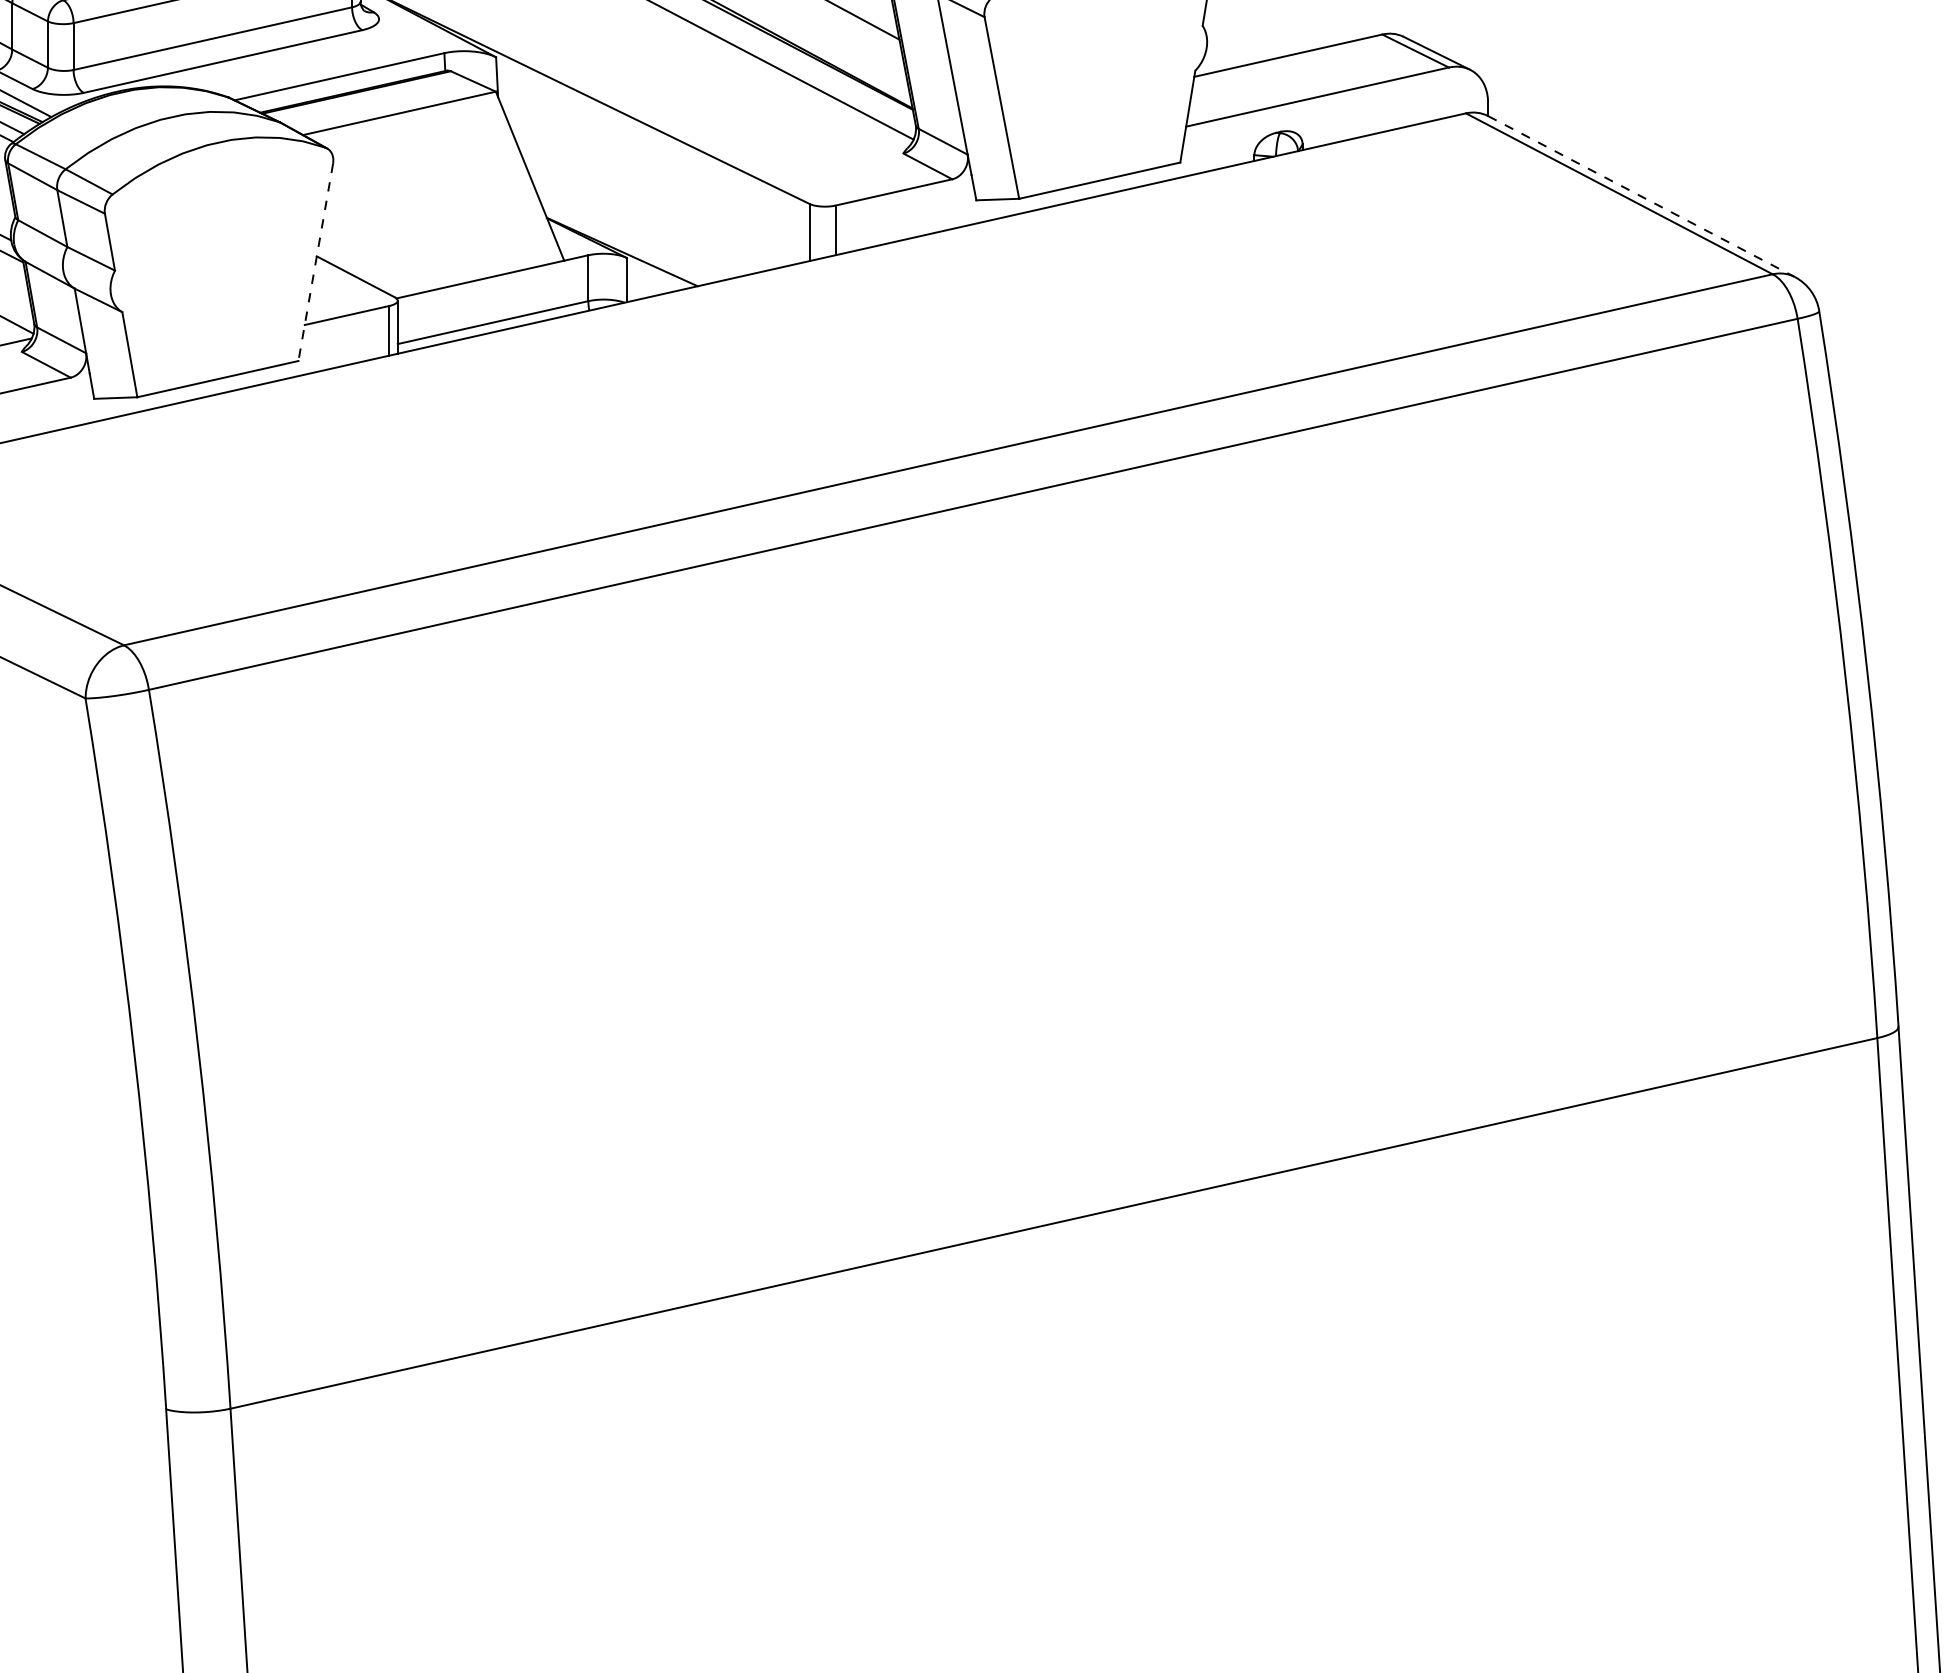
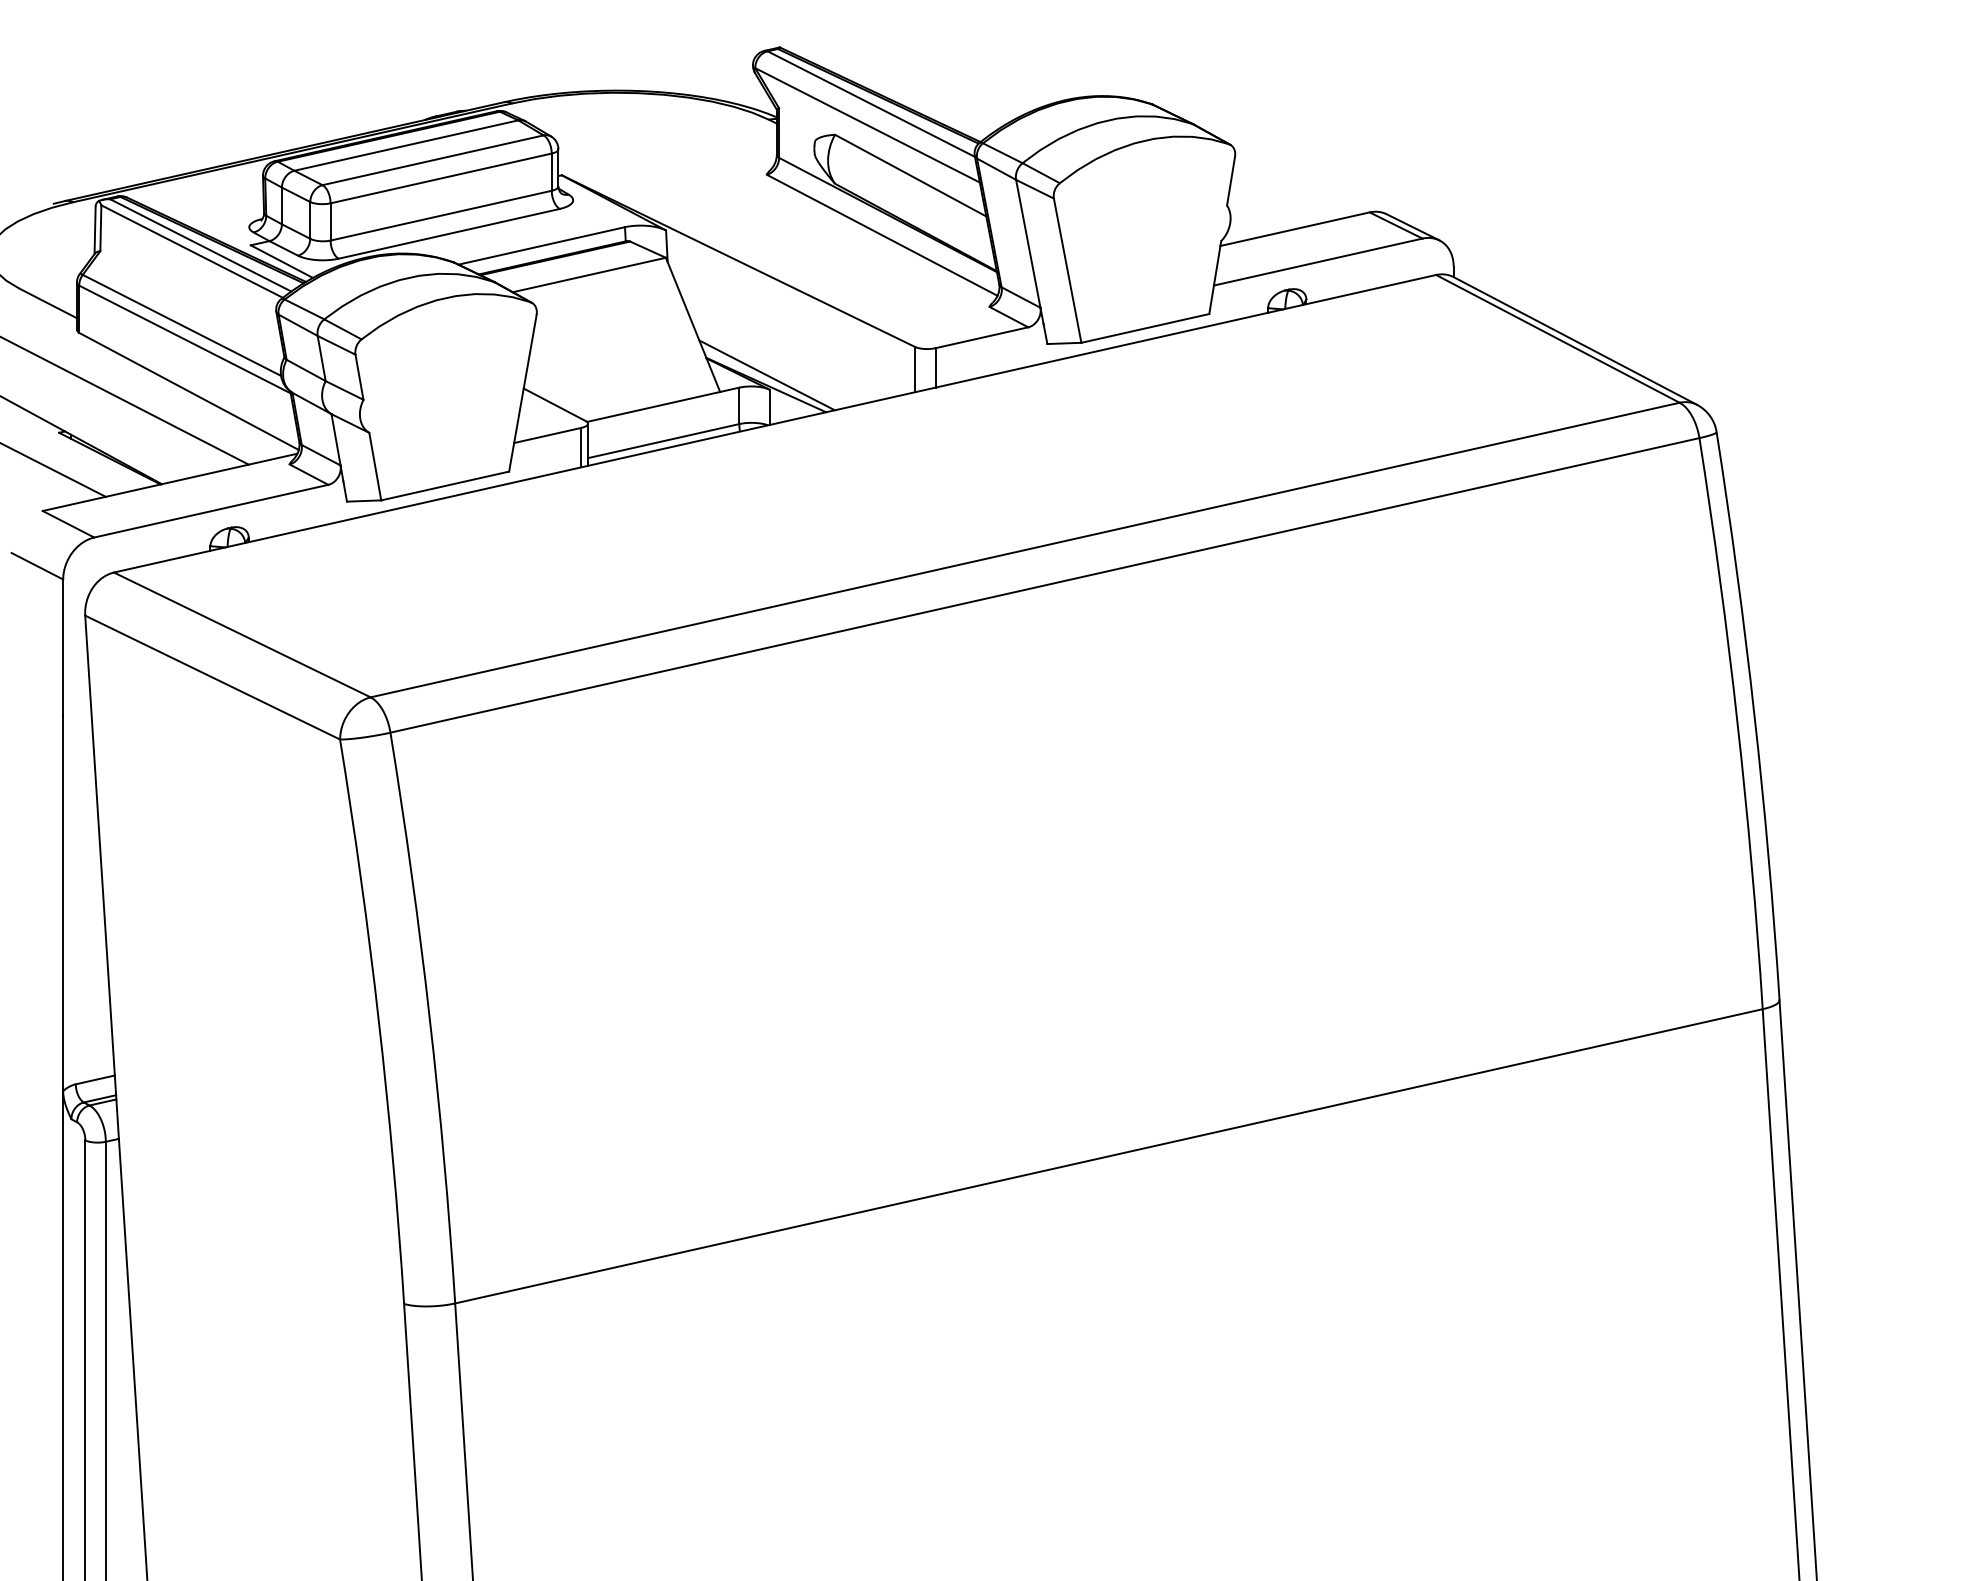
line: (1641, 197) -> (1575, 341), dashed -> solid
line: (622, 239) -> (766, 375), added
line: (315, 262) -> (522, 393), dashed -> solid

